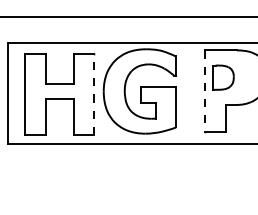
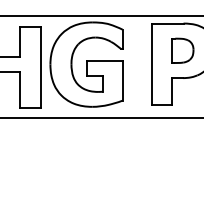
part: (223, 77) -> (183, 50), moved
line: (205, 90) -> (152, 63), dashed -> solid
line: (93, 94) -> (40, 67), dashed -> solid

